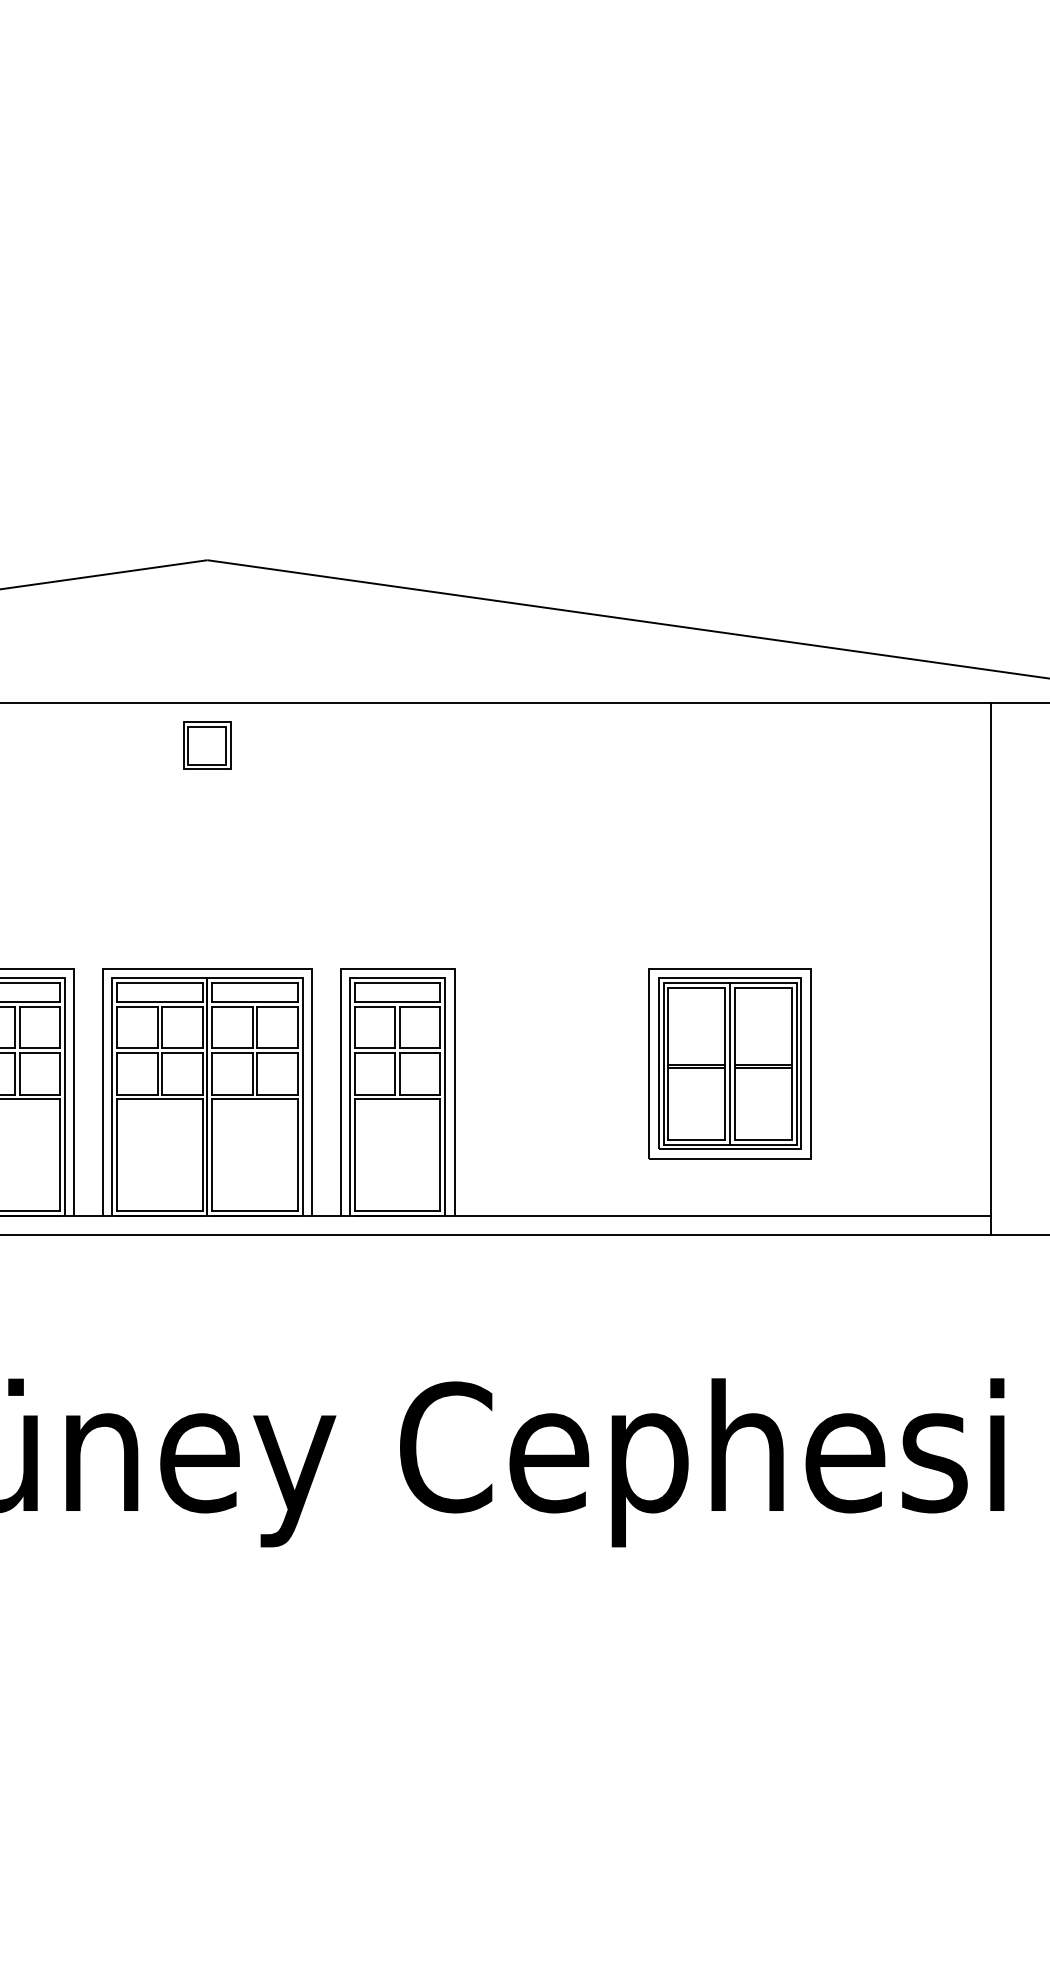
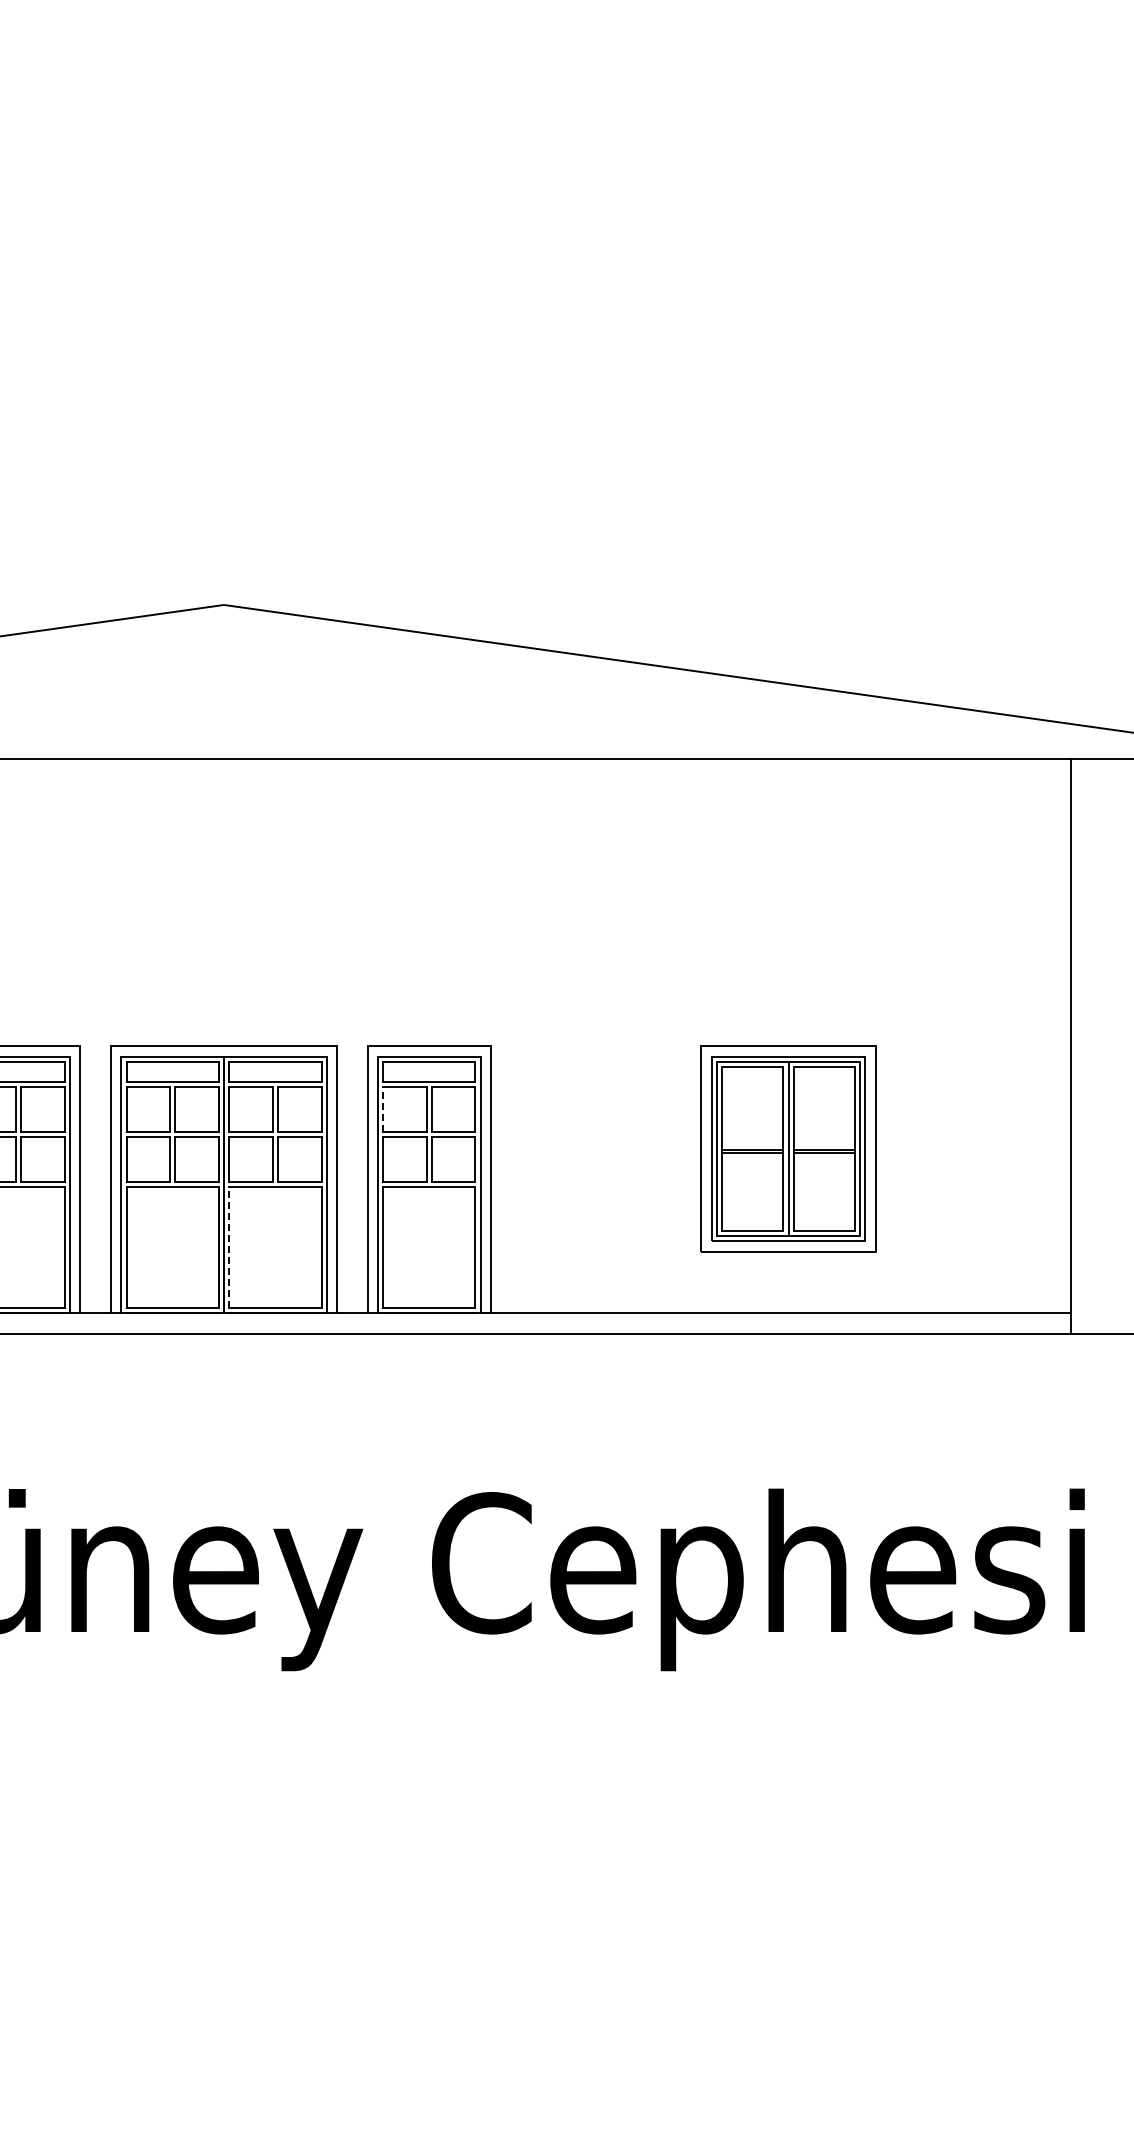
part: (206, 744) -> (223, 804), removed
line: (355, 1027) -> (383, 1109), solid -> dashed
line: (212, 1155) -> (229, 1247), solid -> dashed

